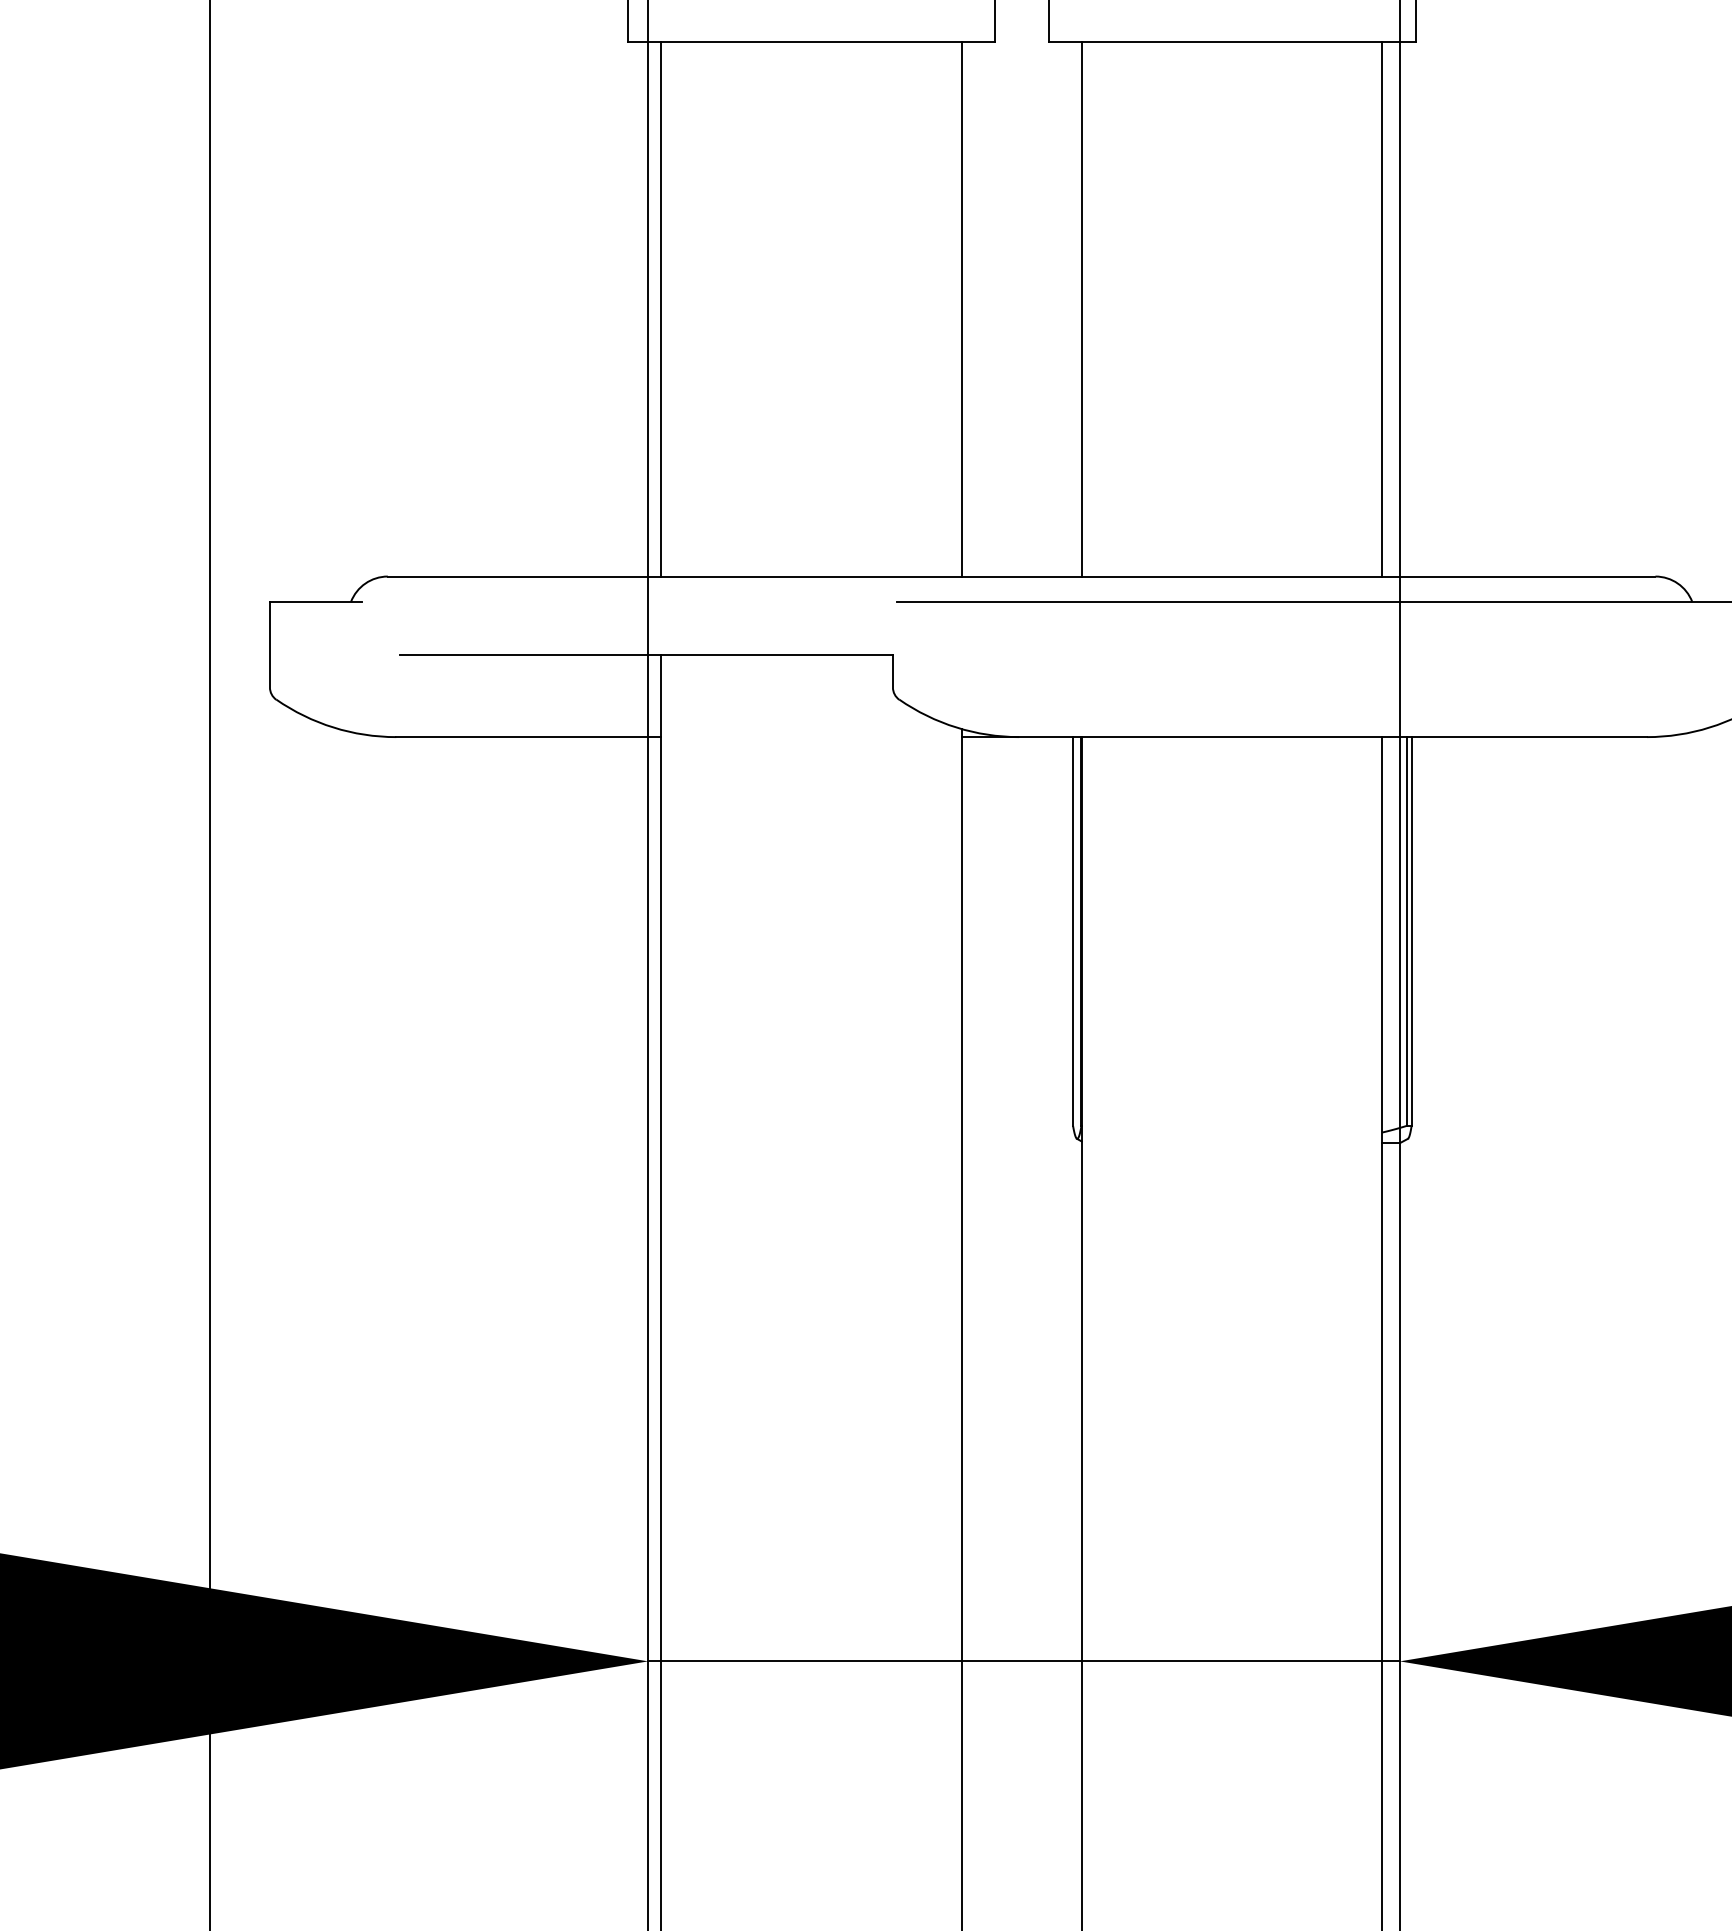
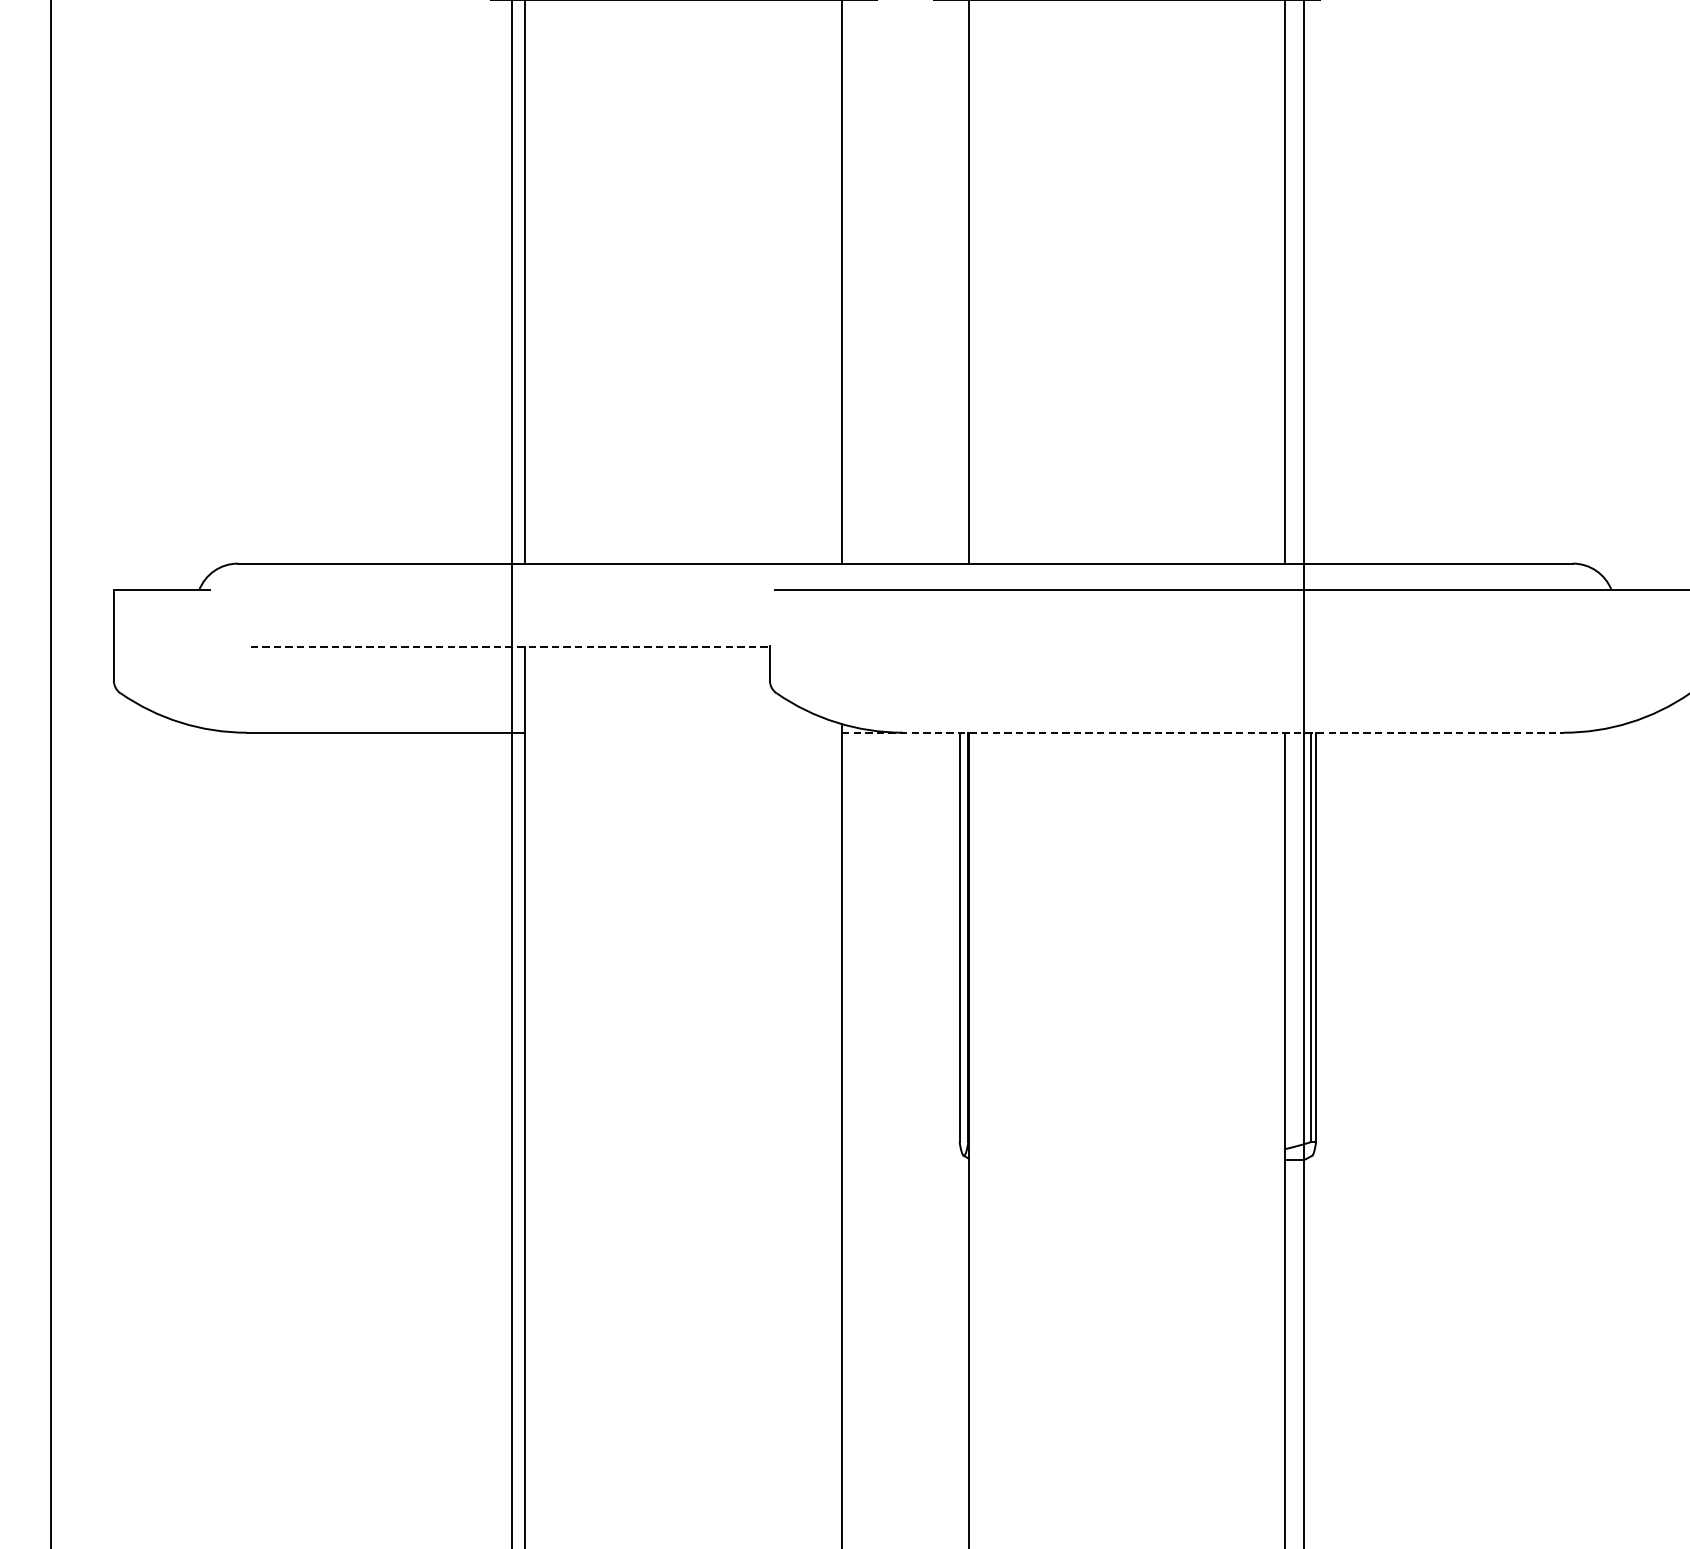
line: (646, 655) -> (510, 646), solid -> dashed
line: (1304, 737) -> (1203, 733), solid -> dashed

